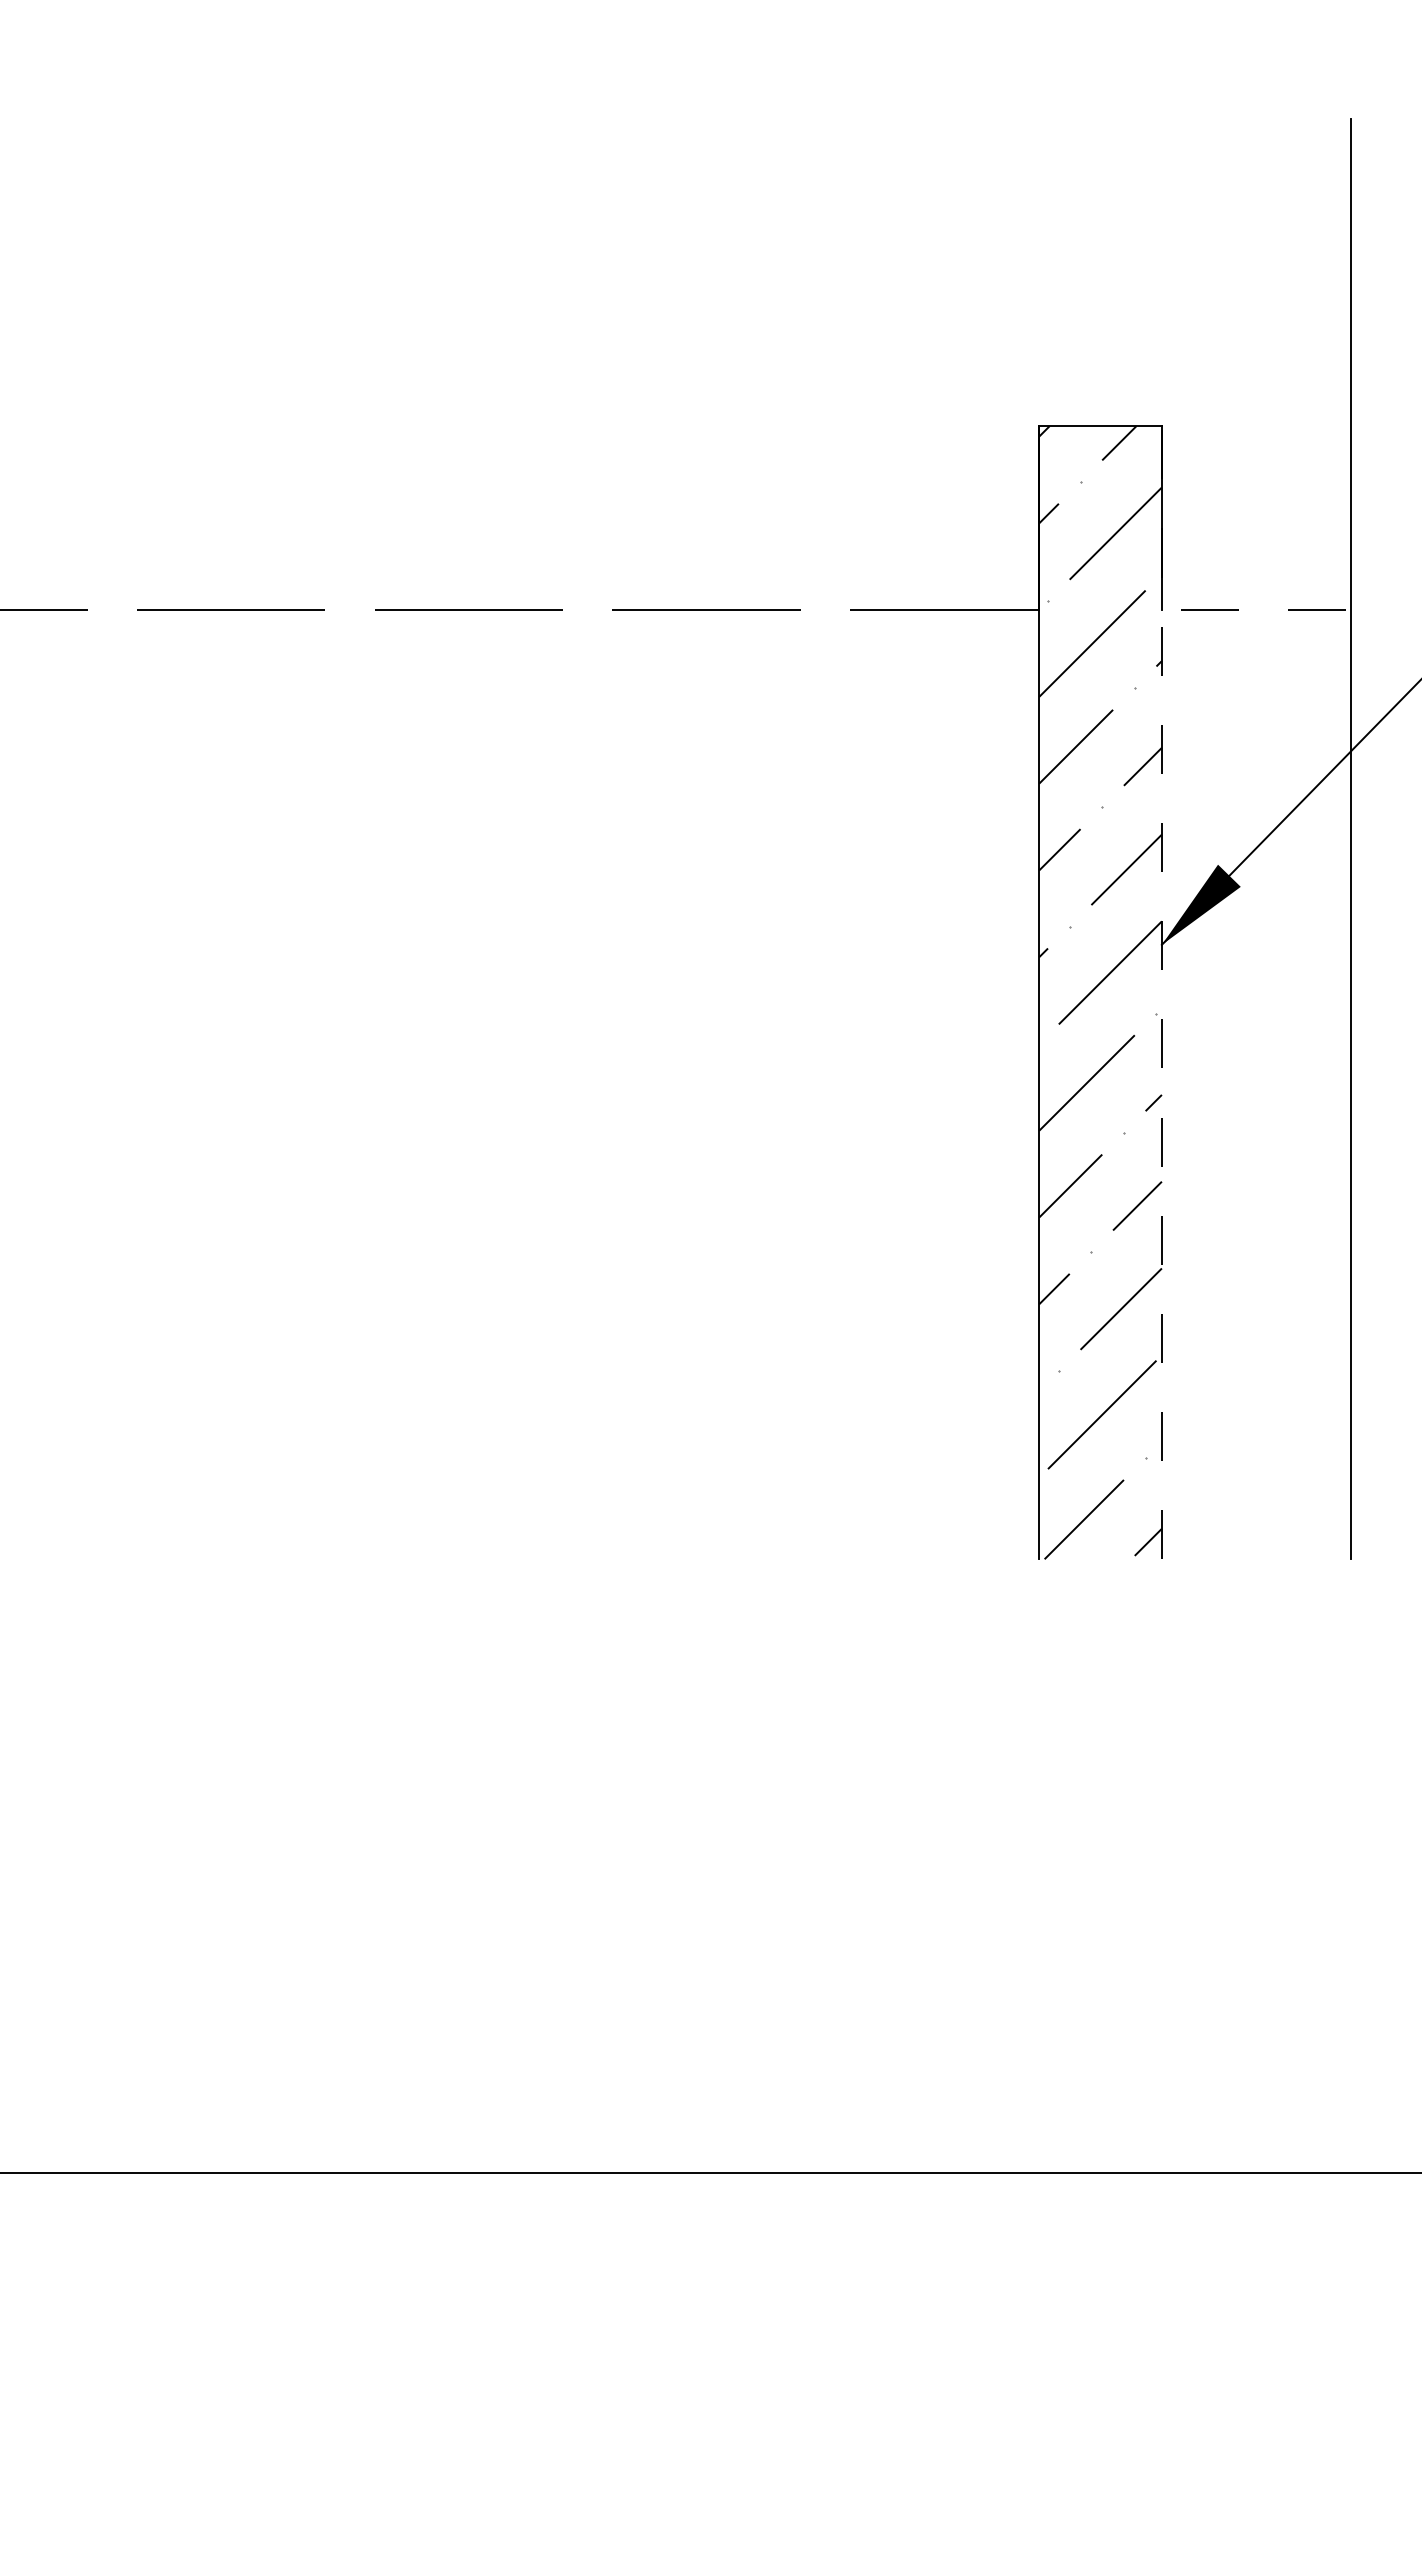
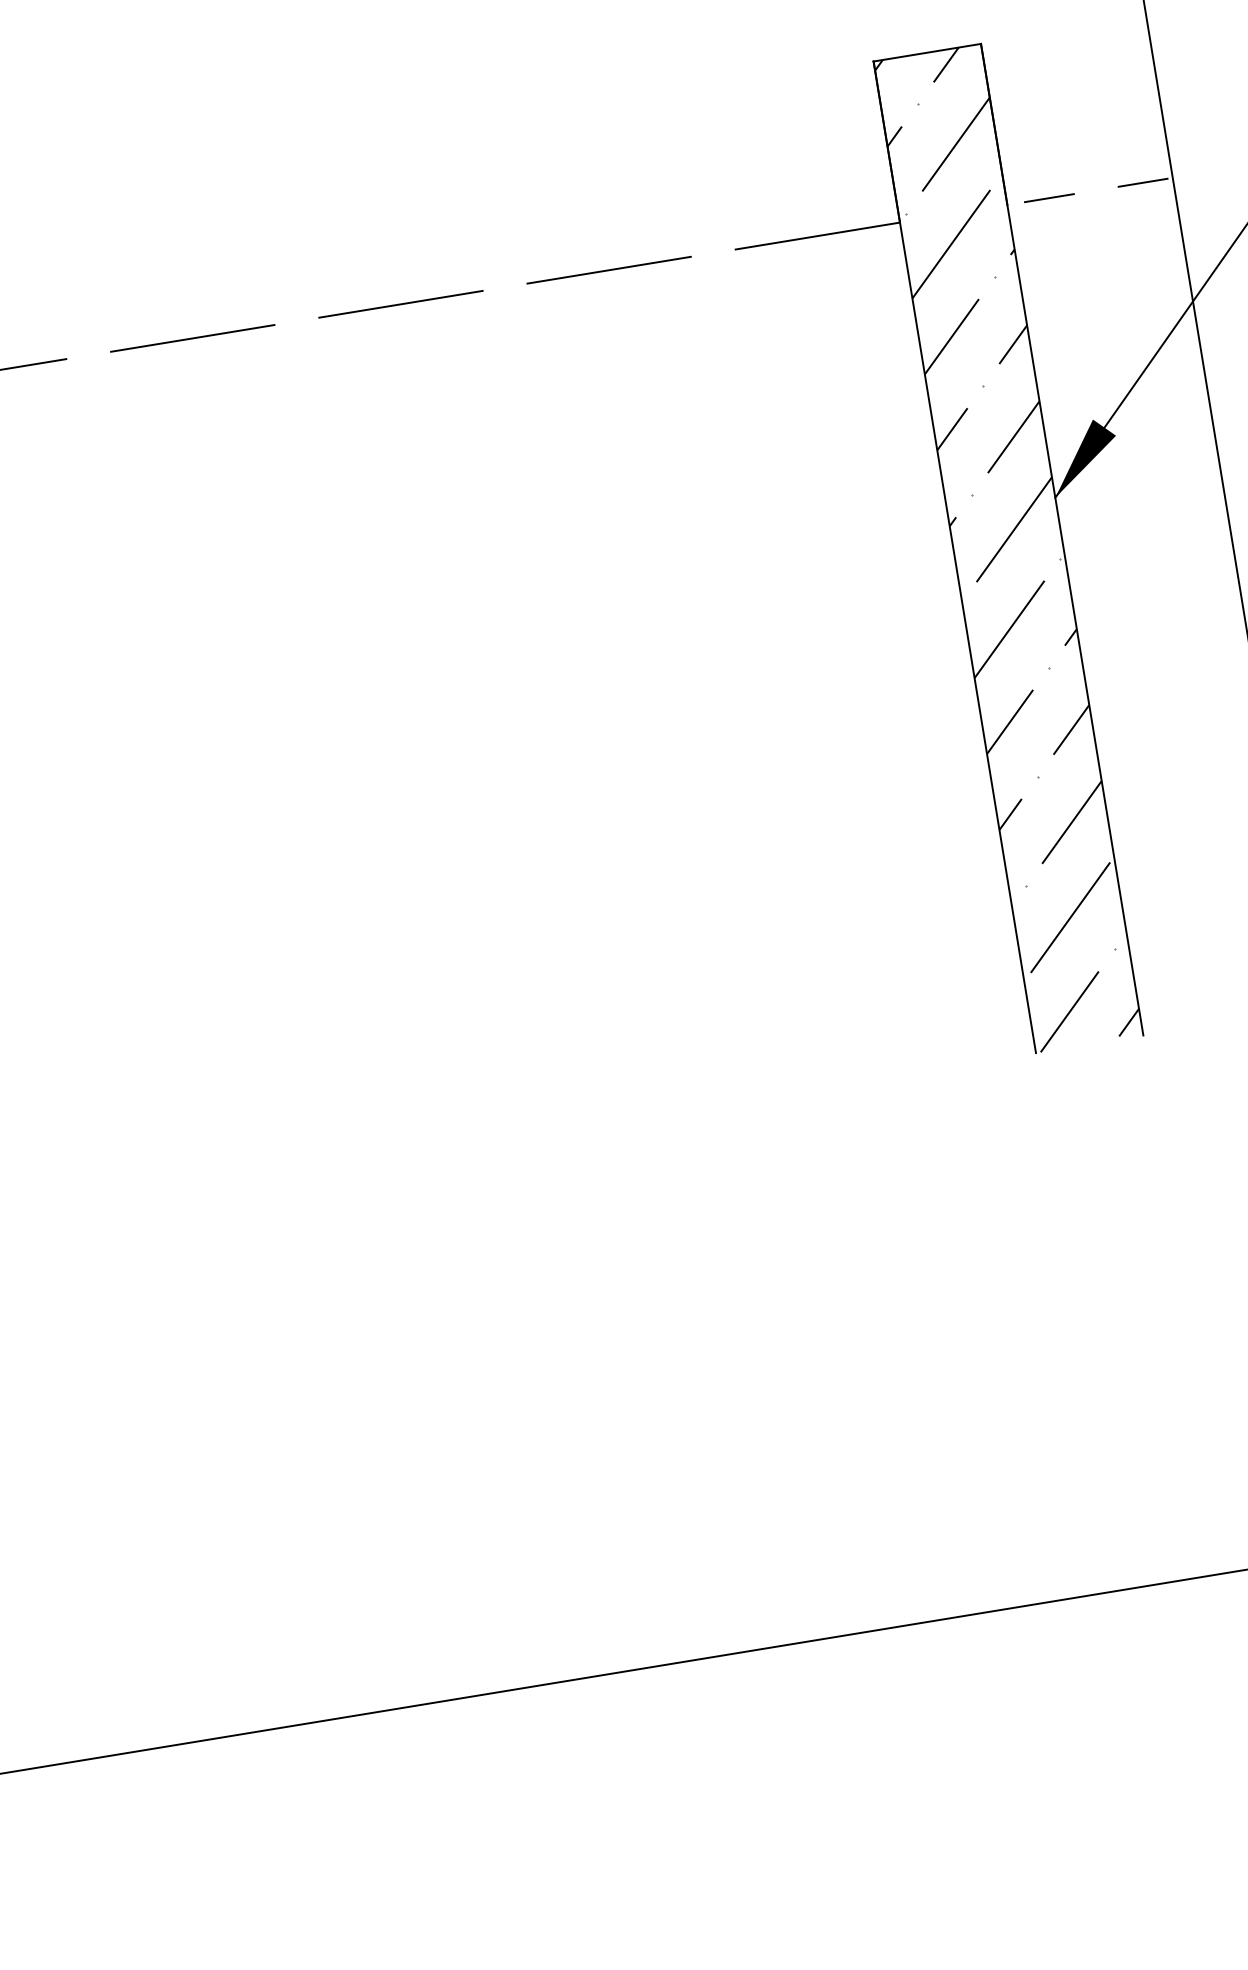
line: (1161, 992) -> (1061, 539), dashed -> solid

